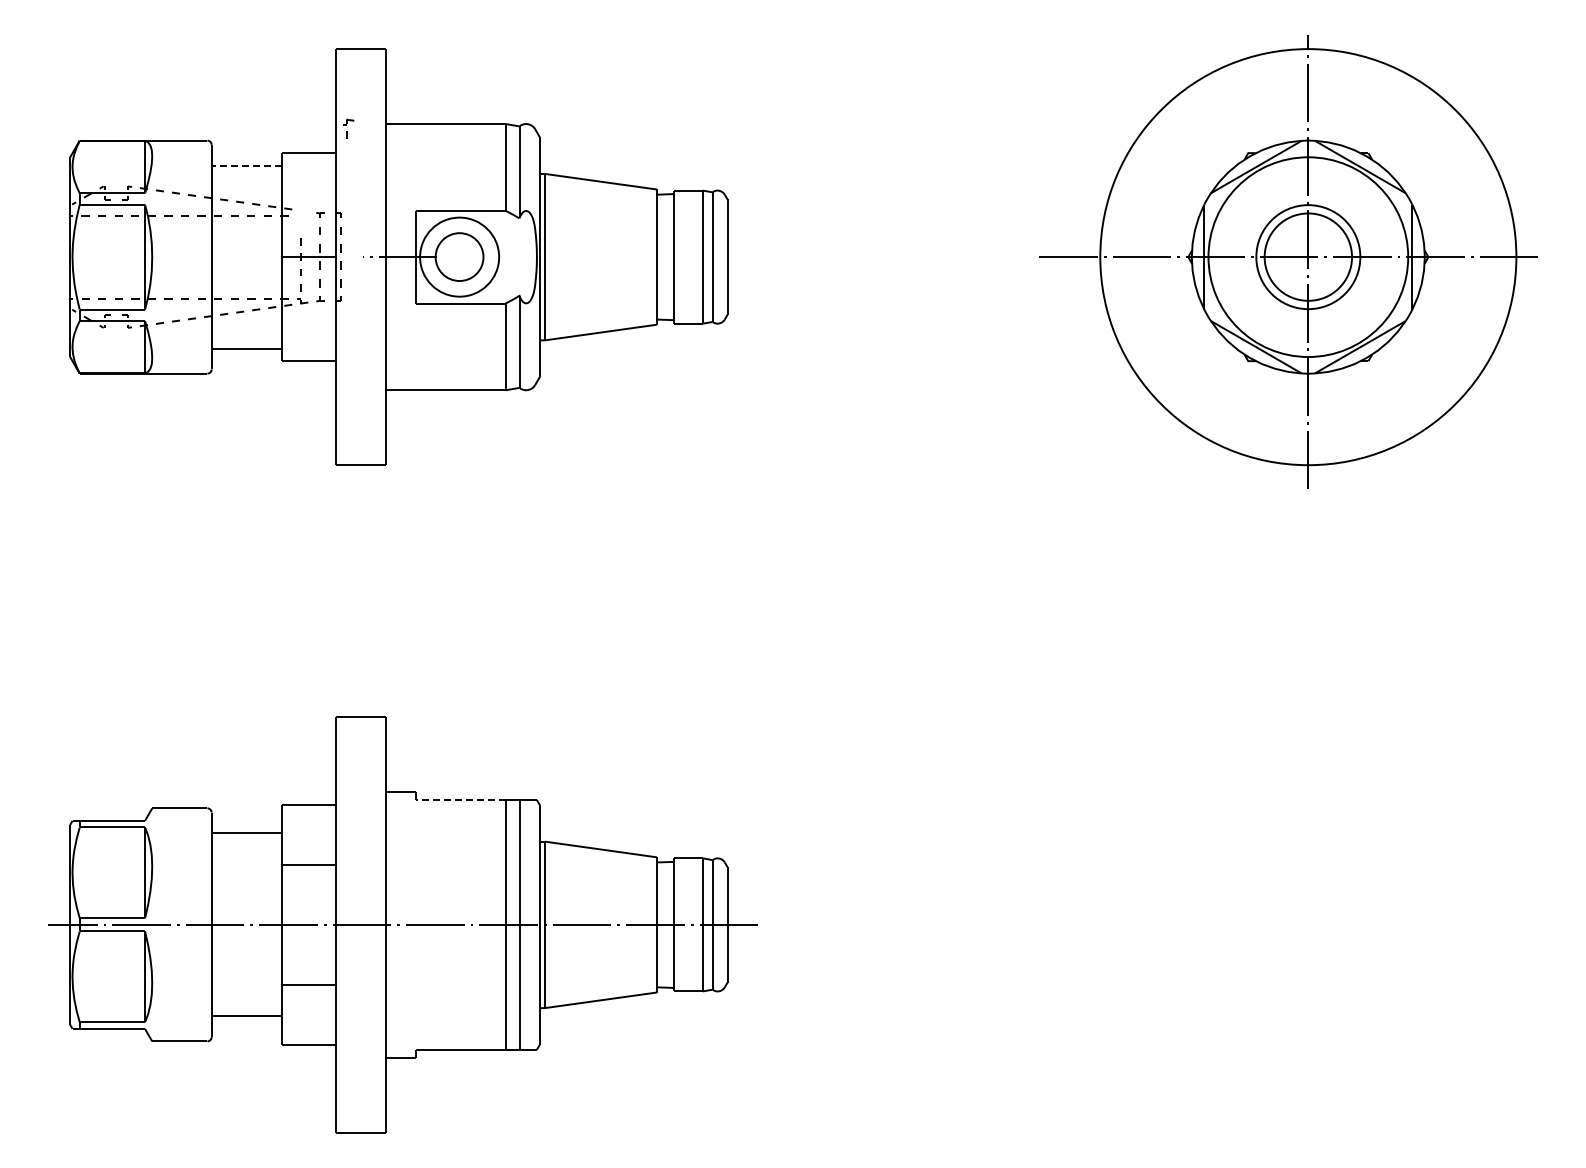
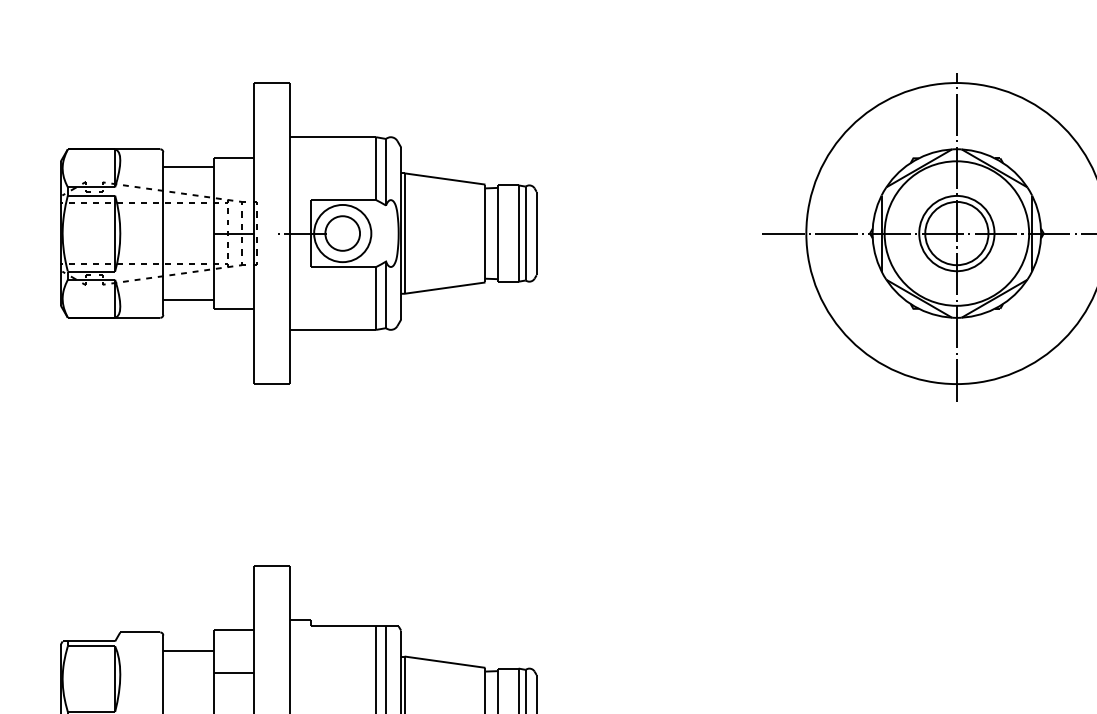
part: (348, 128) -> (229, 206), moved
line: (246, 165) -> (188, 167), dashed -> solid
line: (460, 800) -> (343, 626), dashed -> solid

